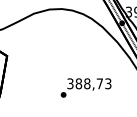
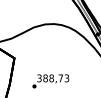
text: (85, 88) -> (50, 81), moved

